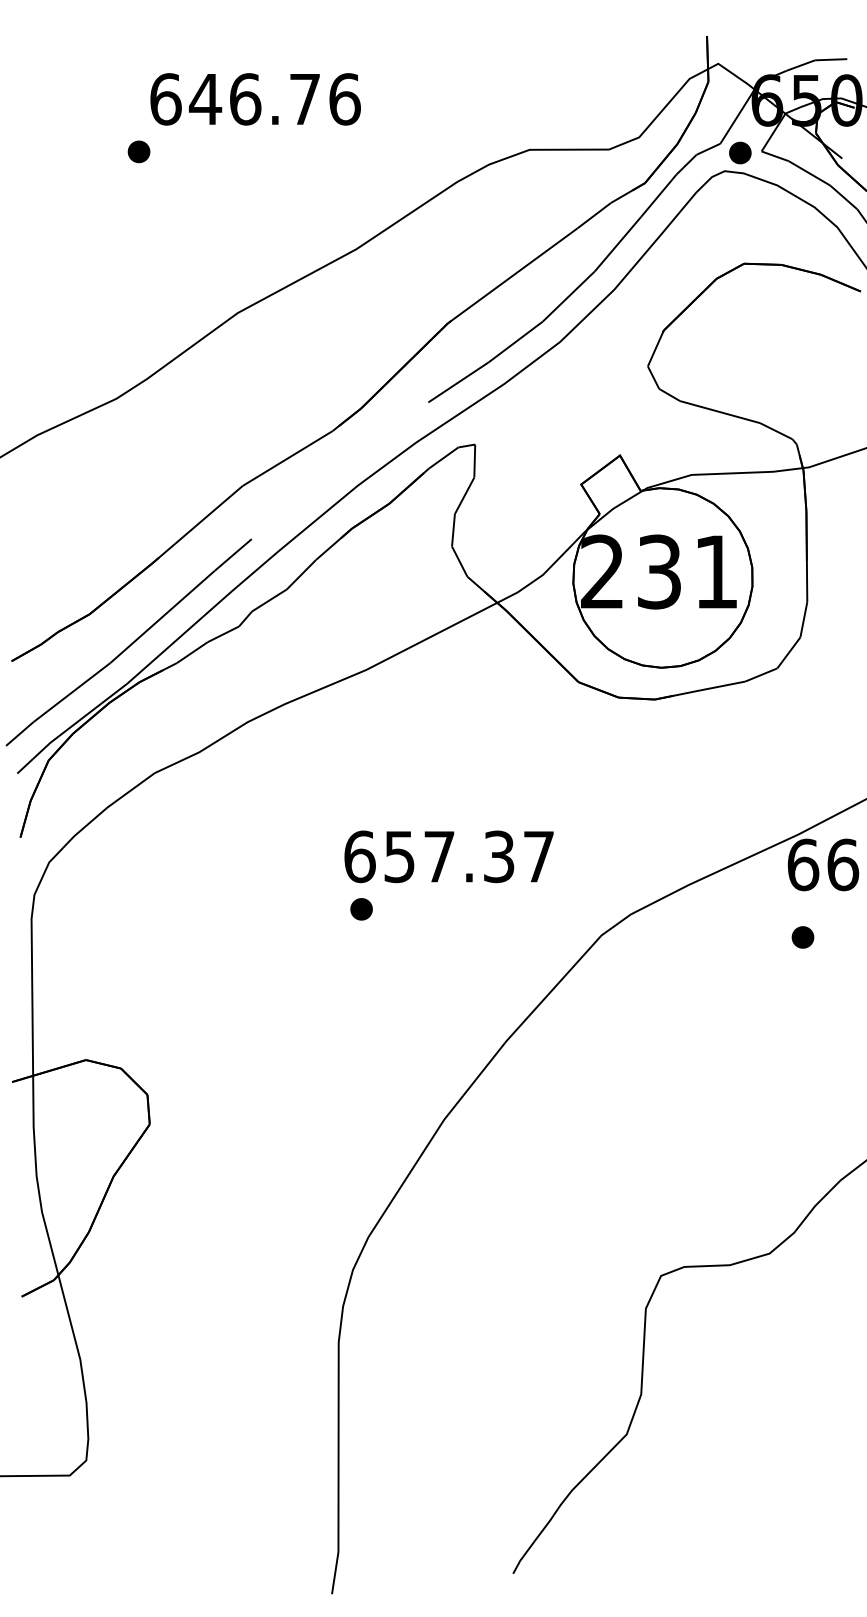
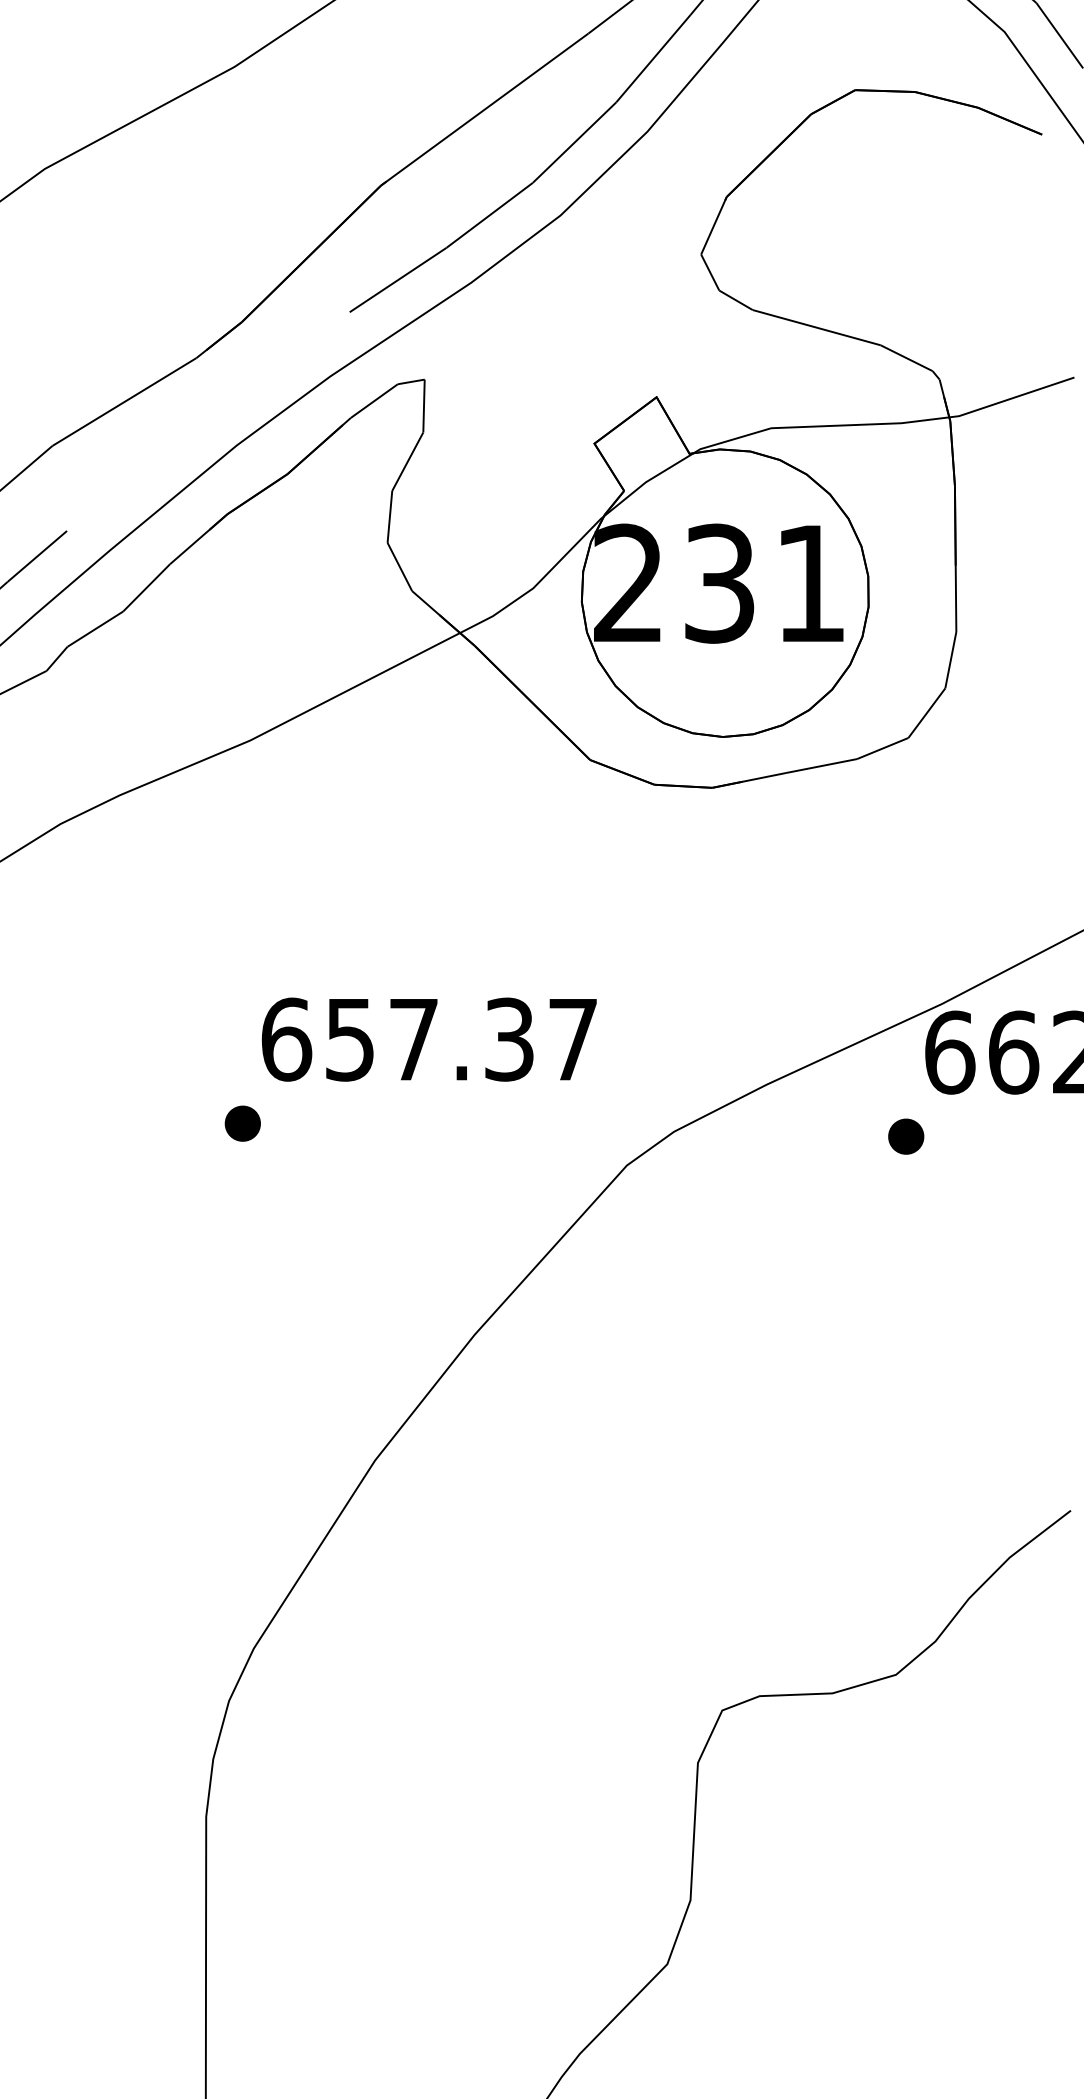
text: (448, 856) -> (428, 1039), moved
part: (802, 937) -> (905, 1136), moved

